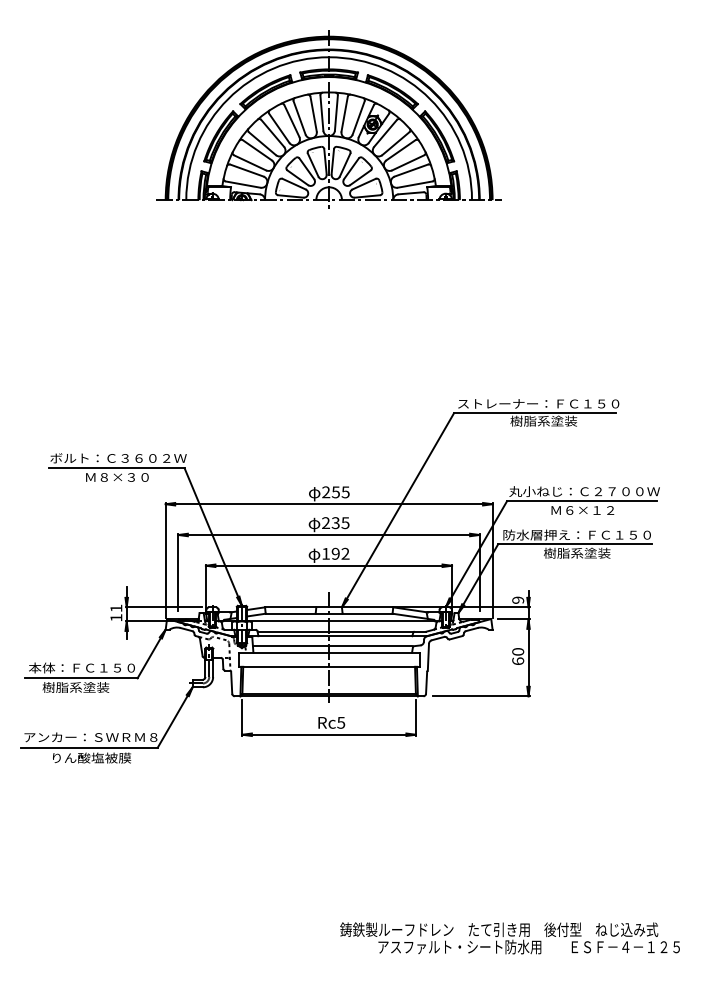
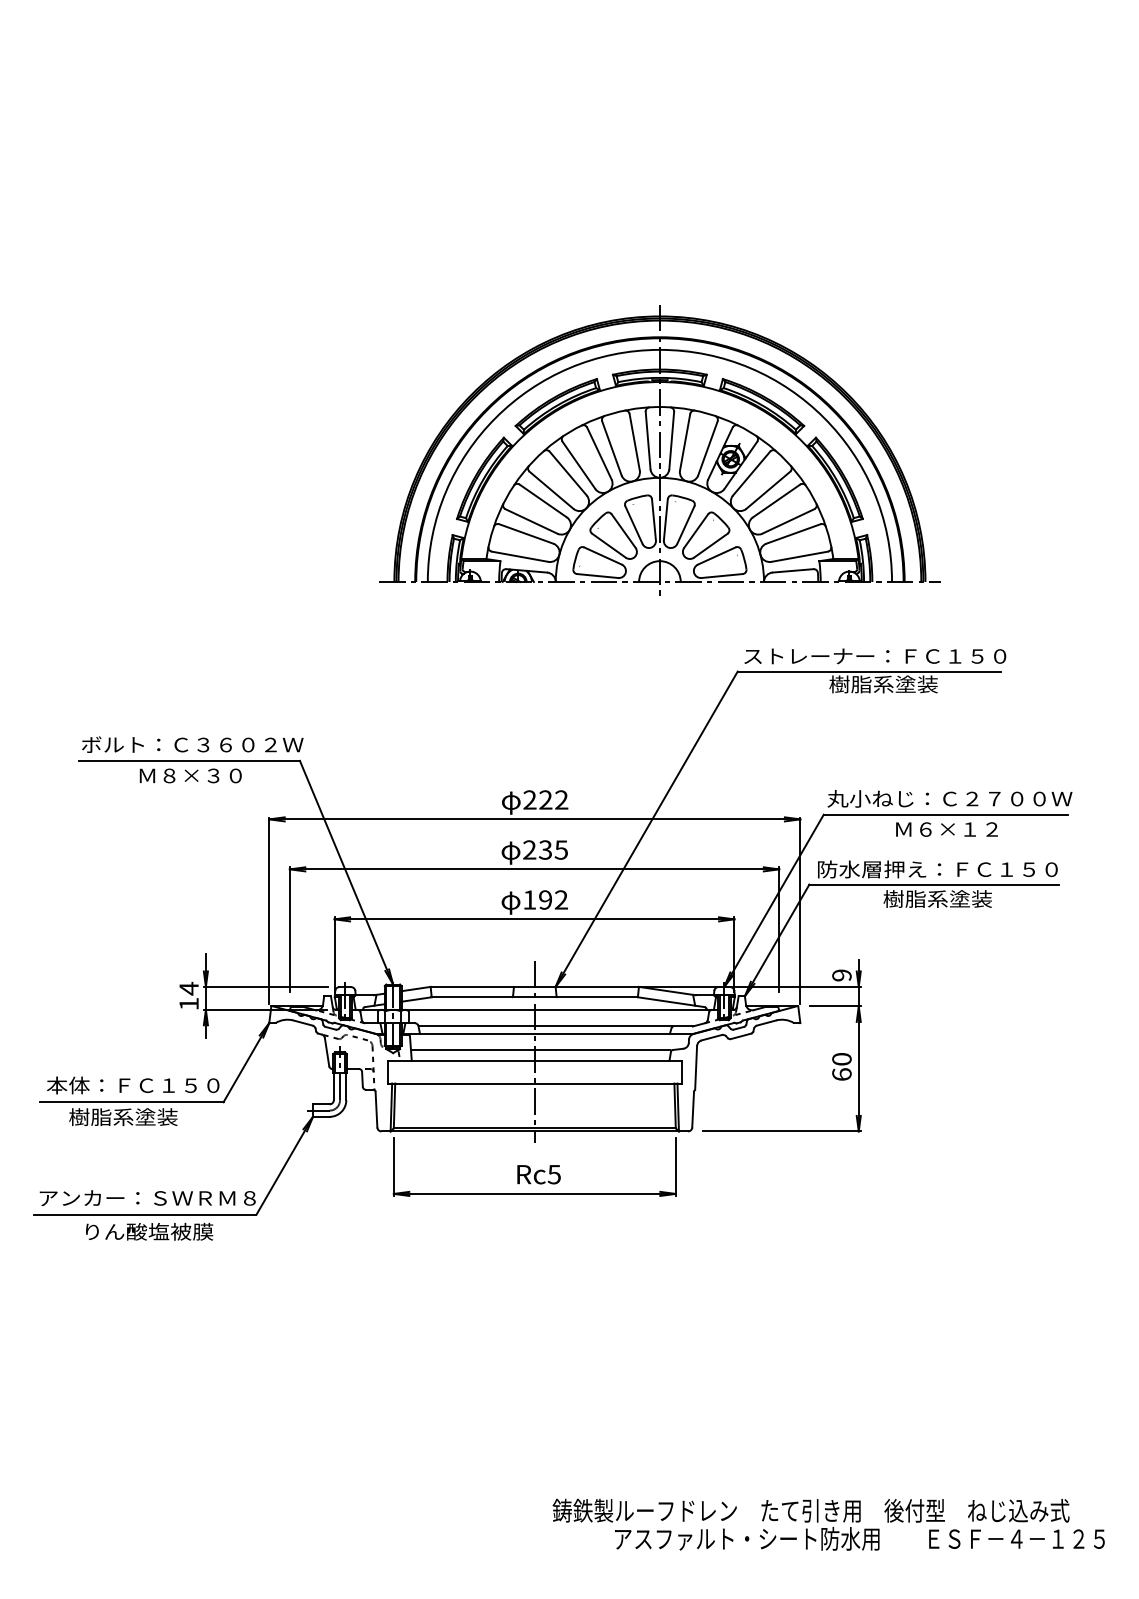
part: (328, 119) -> (658, 450), moved
text: (340, 492) -> (553, 800), 255 -> 222
text: (116, 608) -> (189, 988), 11 -> 14

